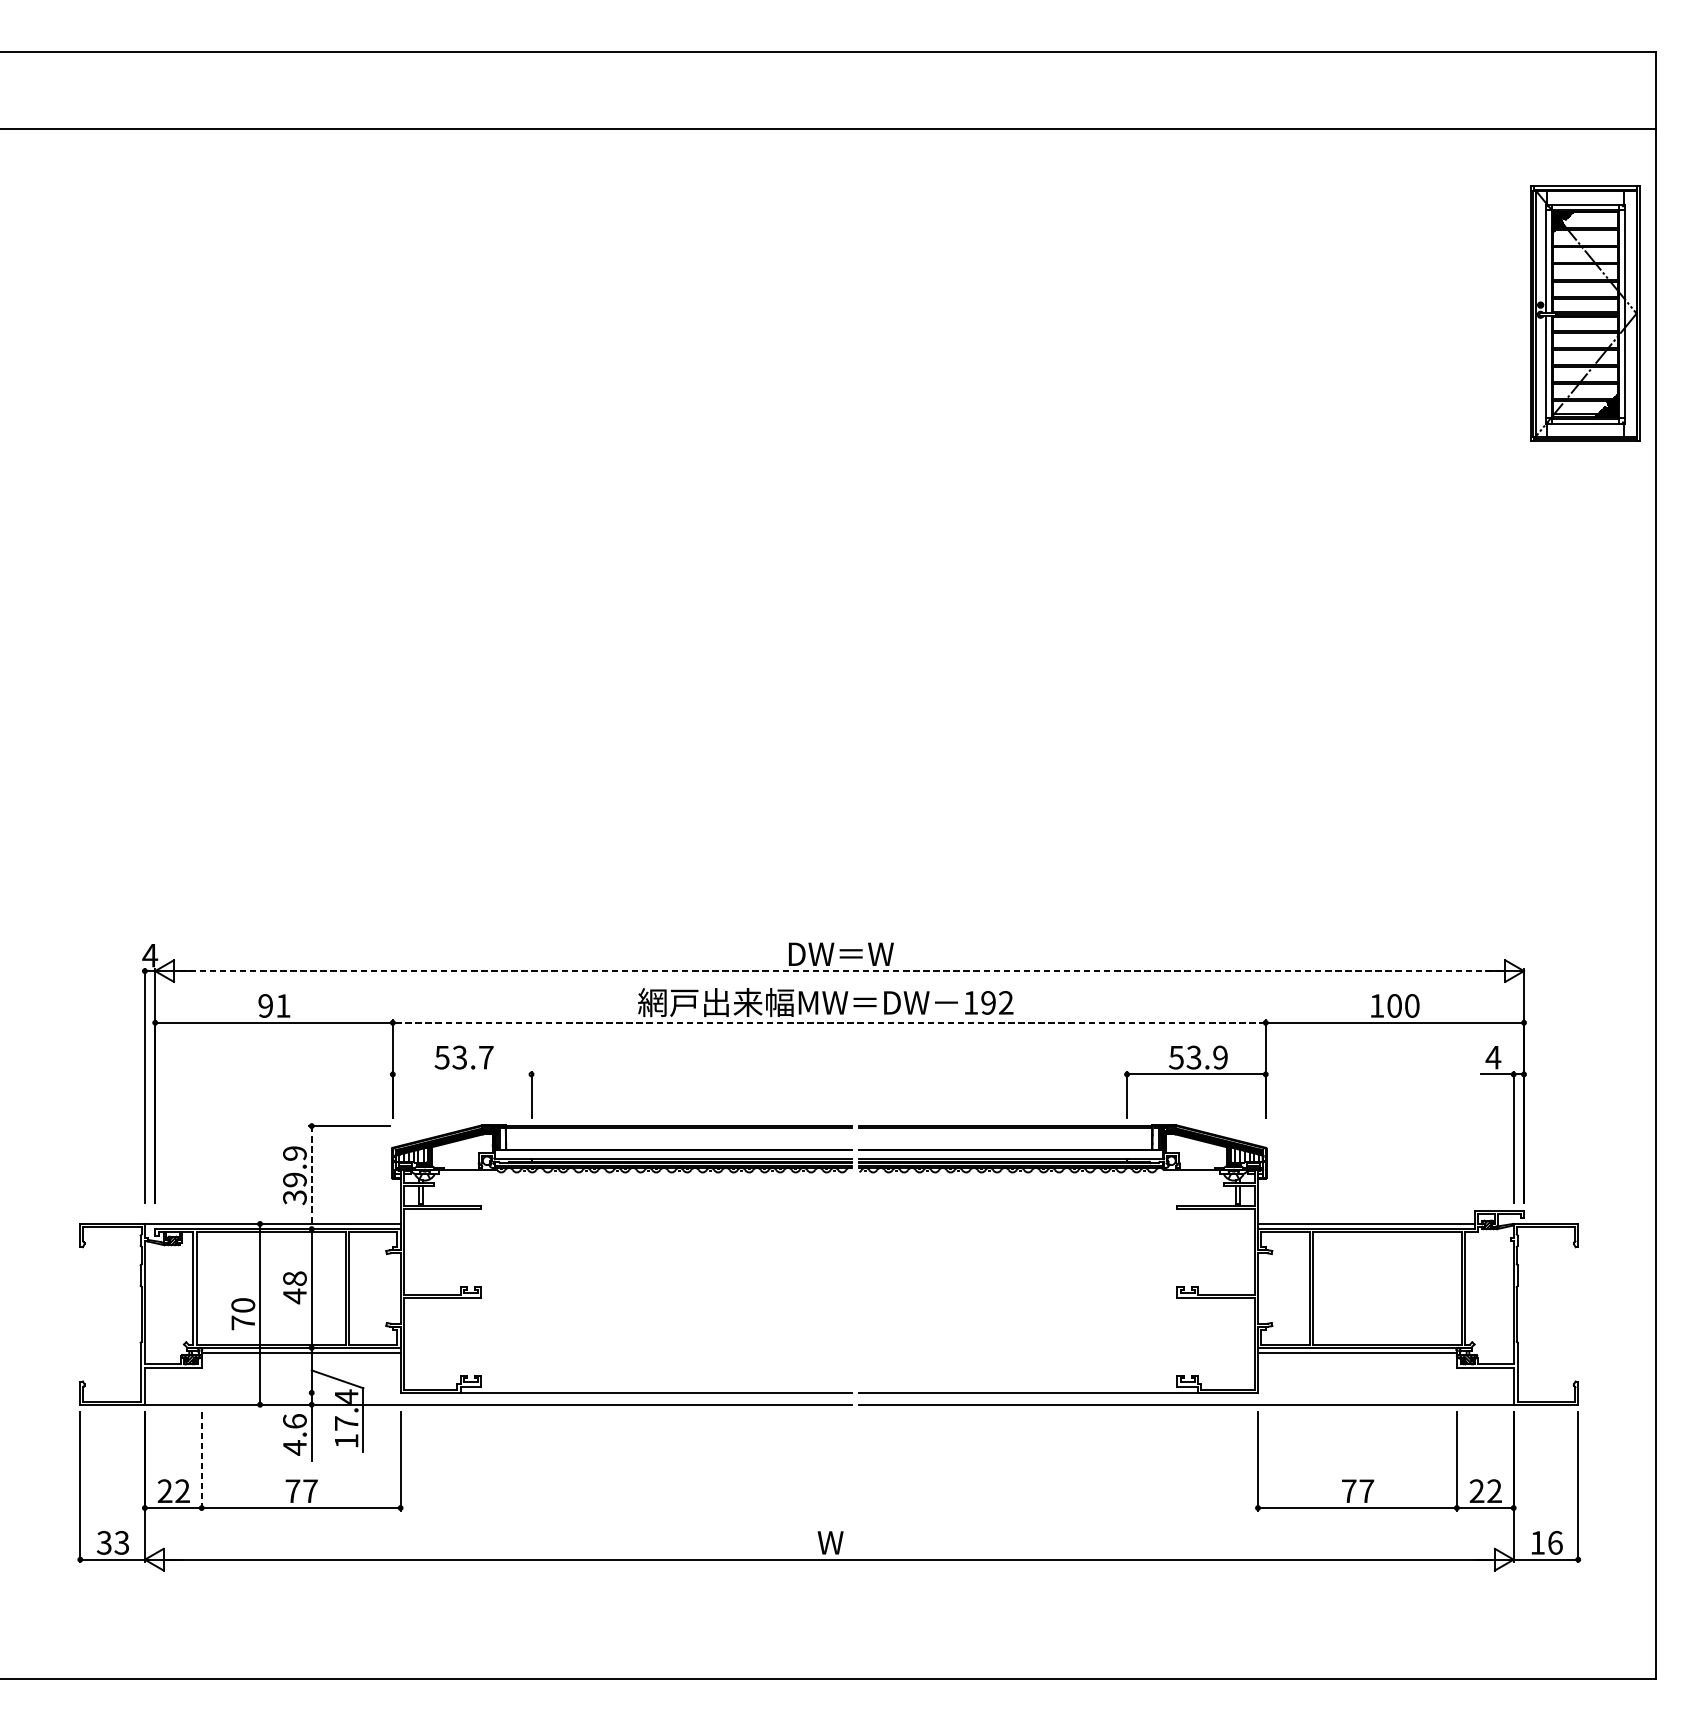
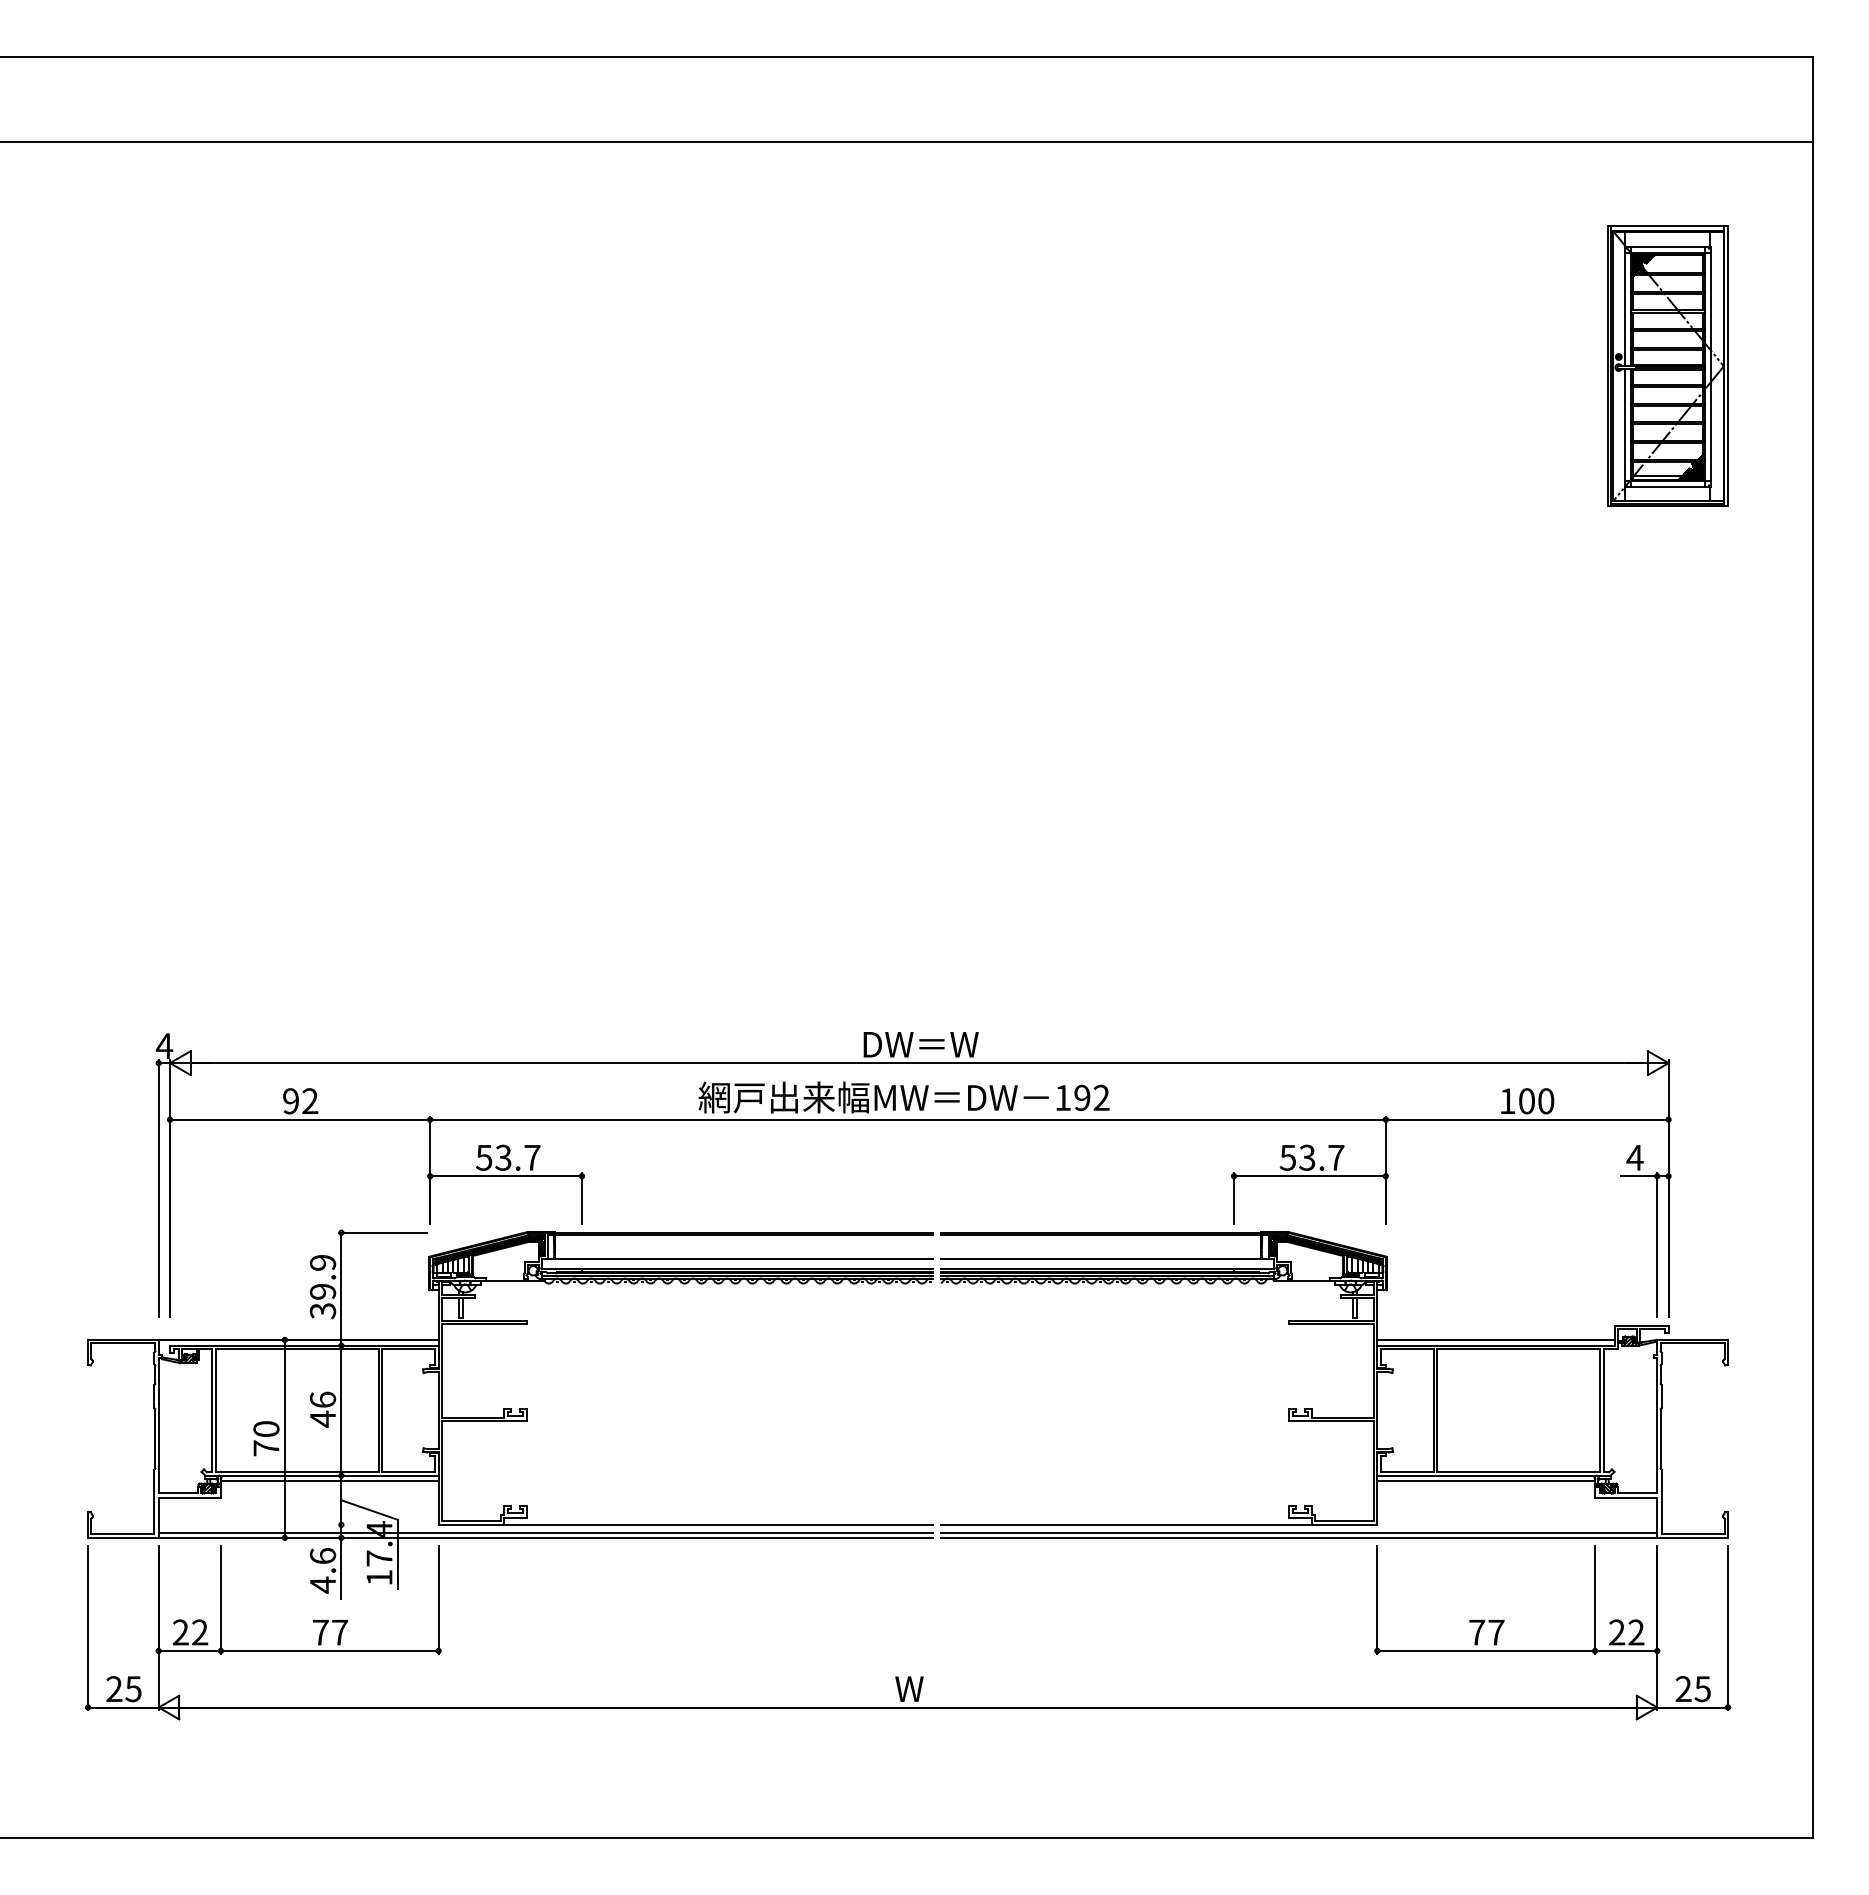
part: (1585, 312) -> (1667, 365), moved
line: (839, 971) -> (919, 1063), dashed -> solid
text: (283, 1005) -> (310, 1100), 91 -> 92
line: (829, 1022) -> (908, 1119), dashed -> solid
text: (1220, 1057) -> (1336, 1157), 53.9 -> 53.7
line: (462, 1074) -> (506, 1176), added
line: (311, 1177) -> (341, 1289), dashed -> solid
text: (294, 1278) -> (322, 1399), 48 -> 46
line: (498, 1400) -> (545, 1533), added
line: (1186, 1400) -> (1299, 1533), added
line: (201, 1461) -> (220, 1600), dashed -> solid
text: (112, 1543) -> (123, 1689), 33 -> 25
text: (1546, 1543) -> (1693, 1689), 16 -> 25

